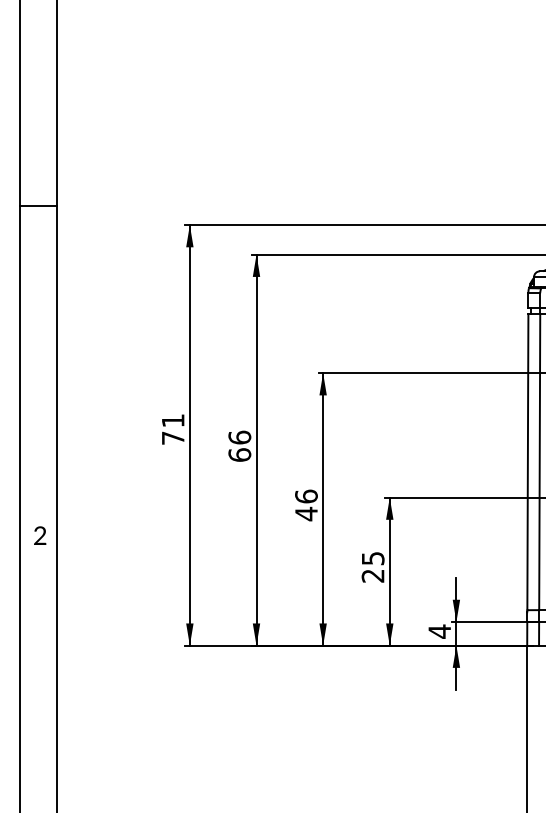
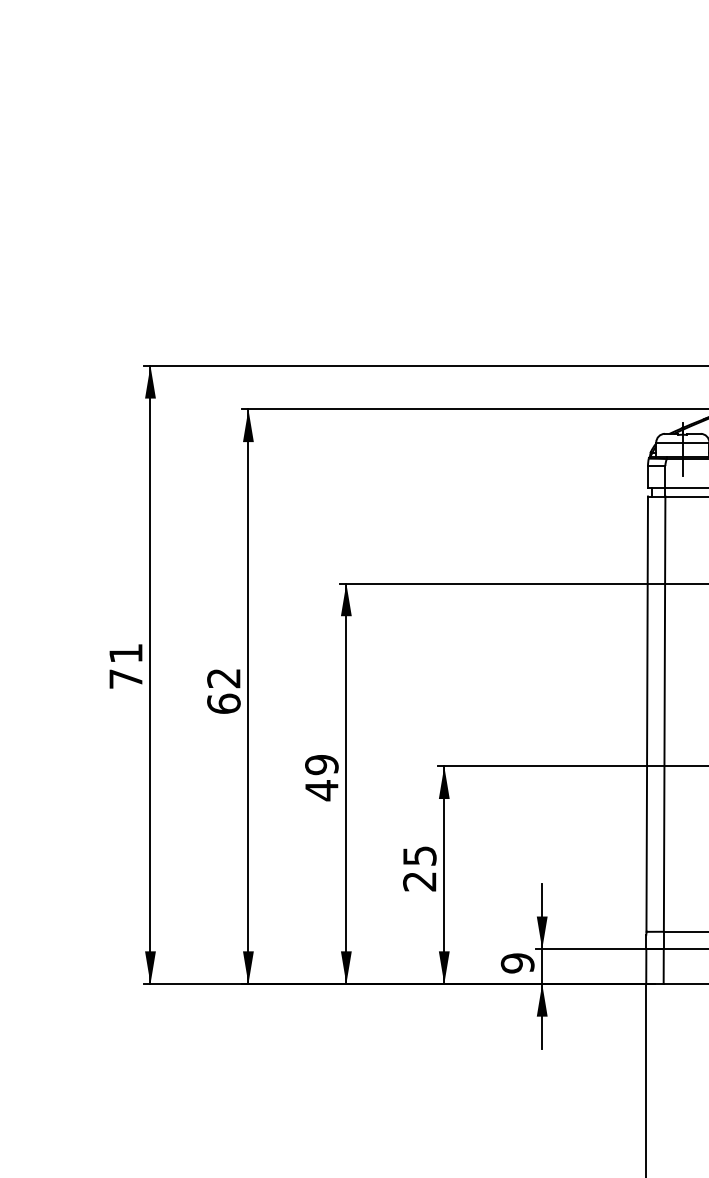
text: (239, 437) -> (223, 678), 66 -> 62
text: (306, 496) -> (321, 764), 46 -> 49
text: (439, 631) -> (517, 963), 4 -> 9

